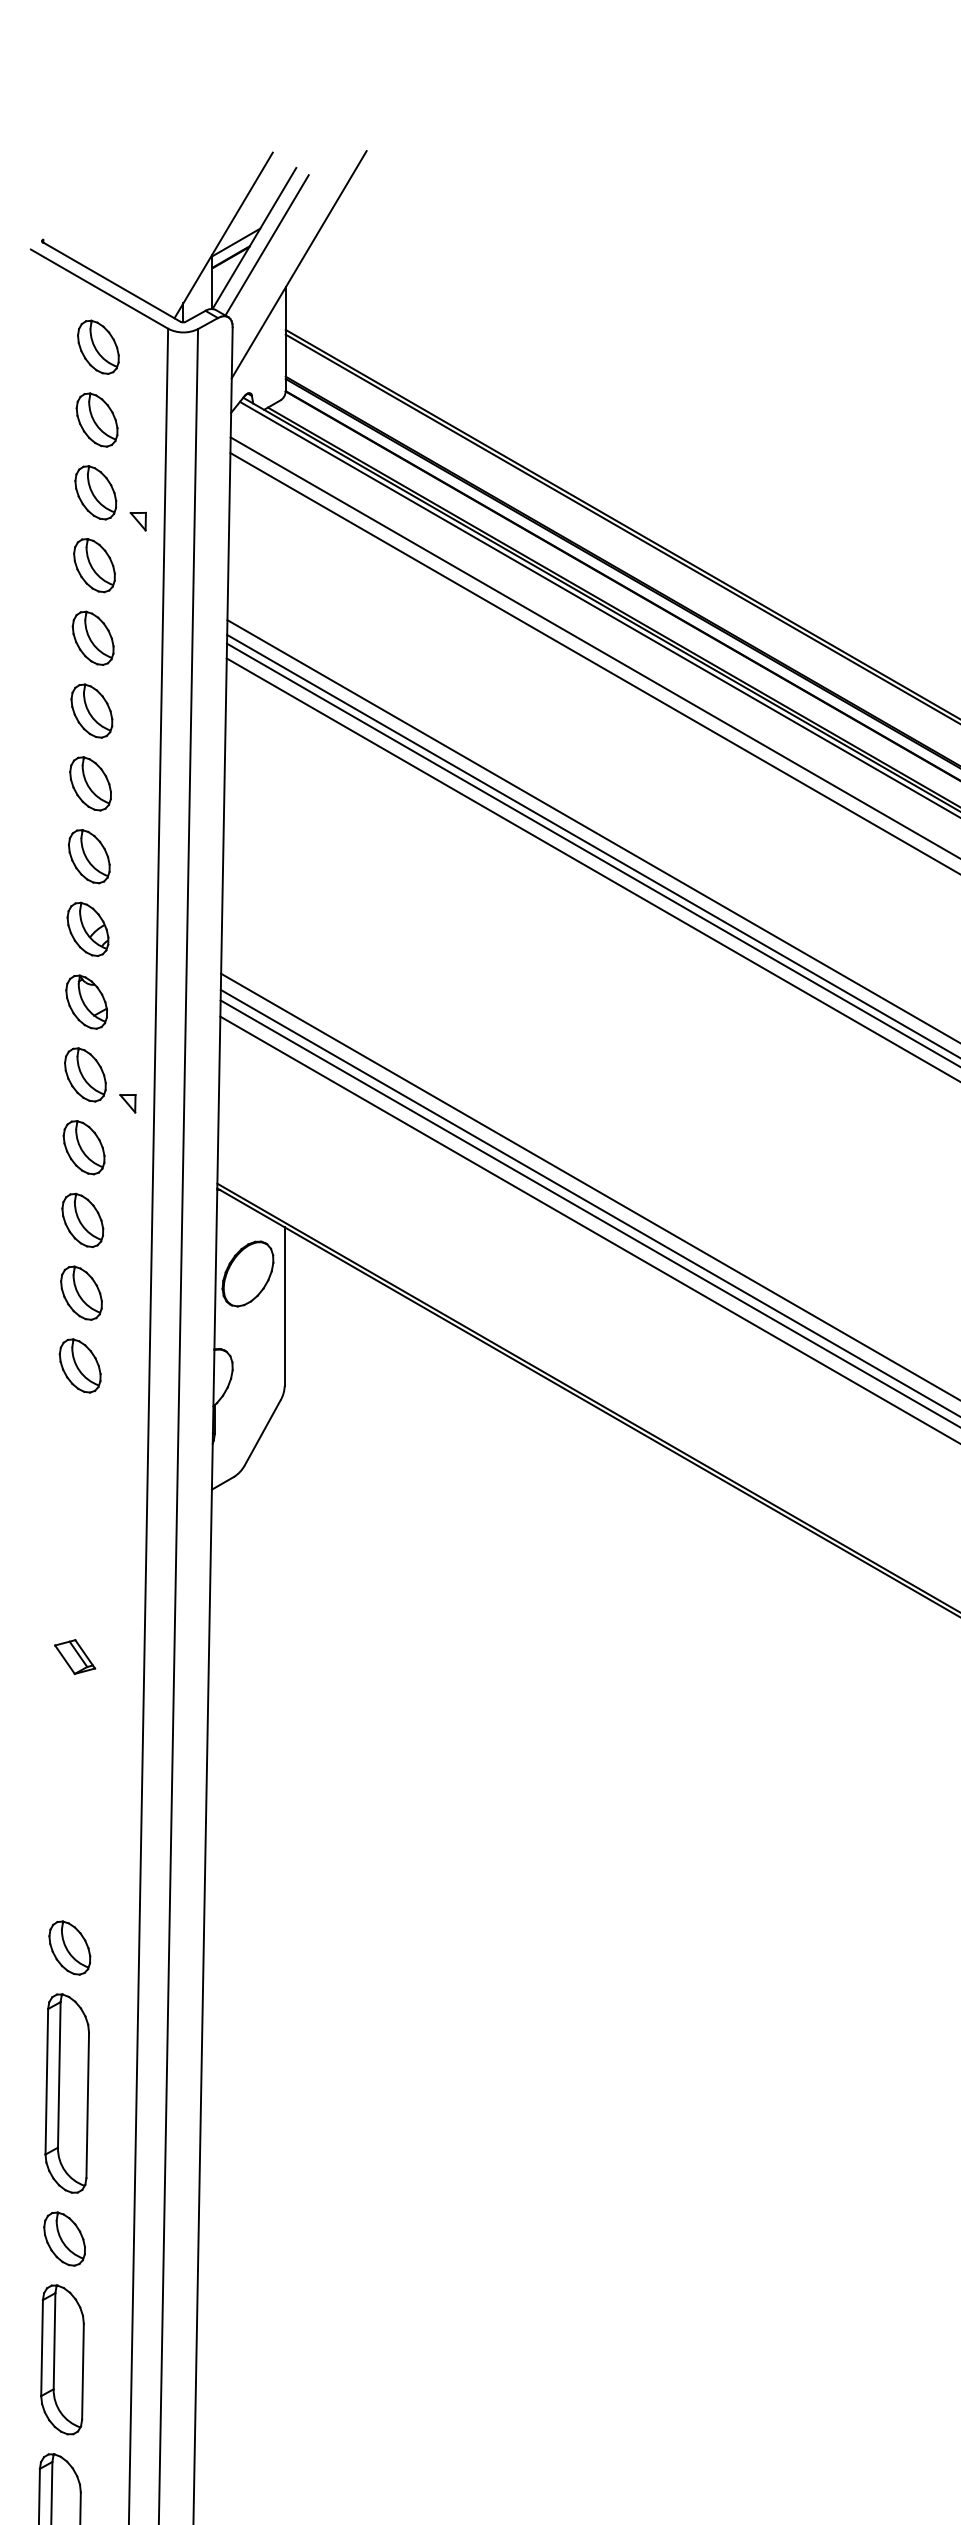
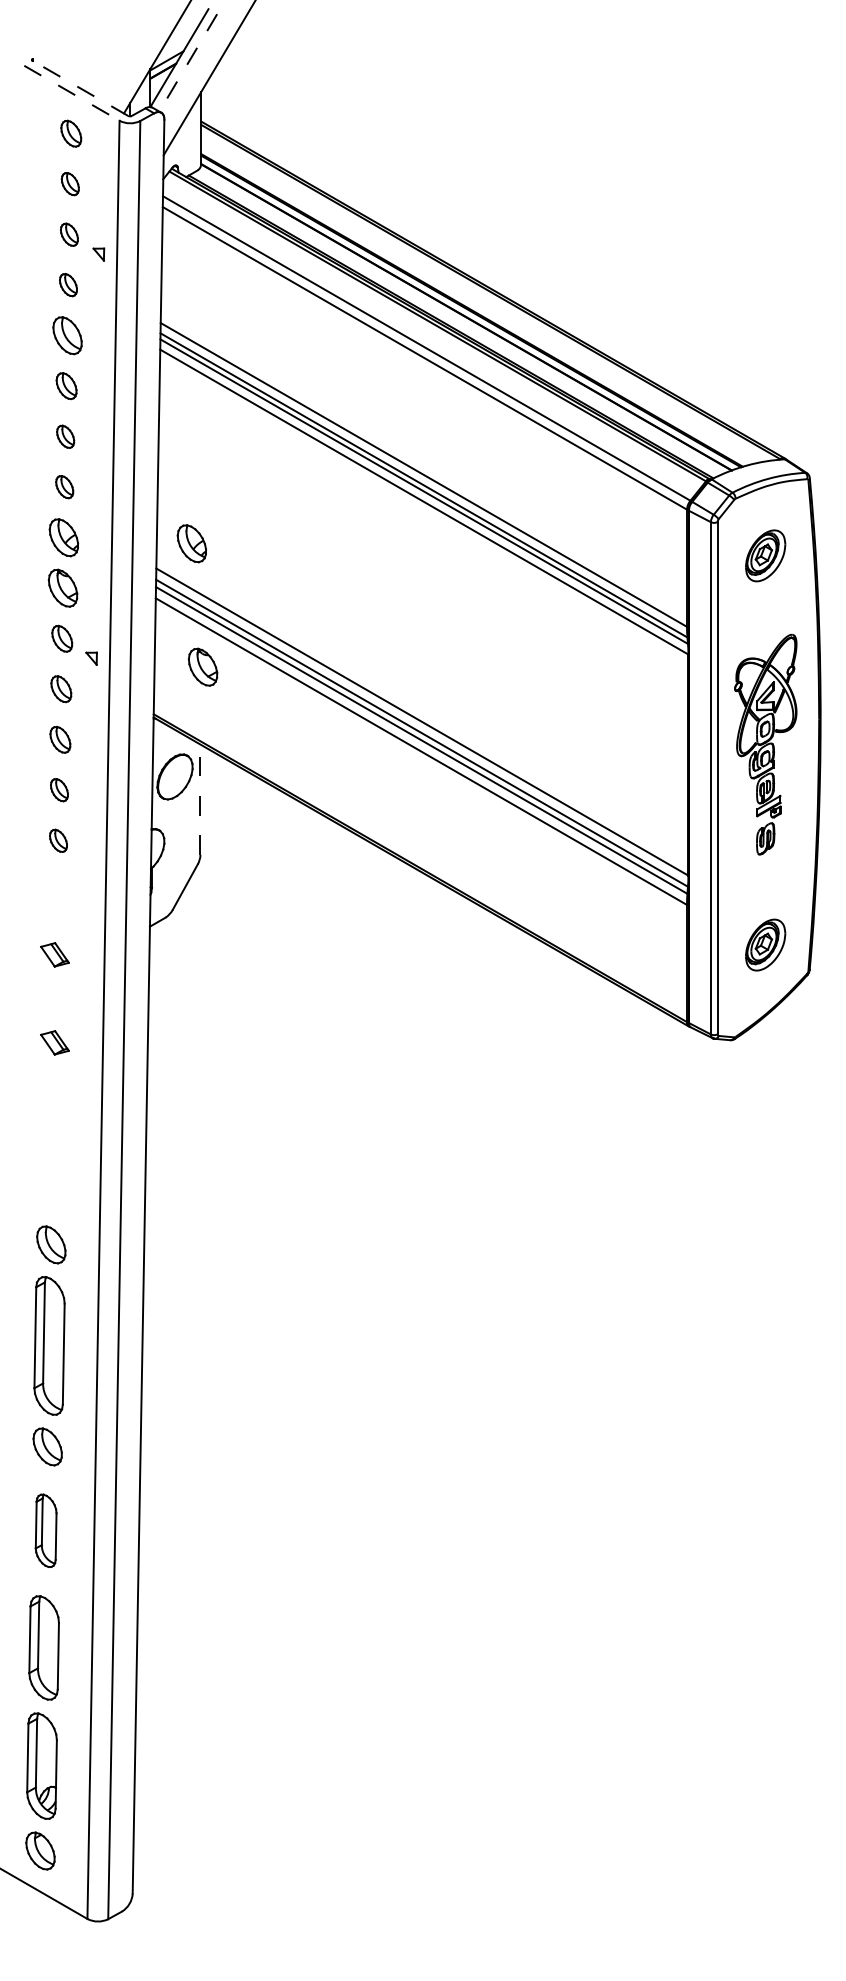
line: (267, 244) -> (188, 62), solid -> dashed
line: (111, 282) -> (80, 88), solid -> dashed
line: (100, 289) -> (72, 93), solid -> dashed
part: (98, 347) -> (71, 133), size x0.7
part: (97, 419) -> (70, 183), size x0.6
part: (96, 492) -> (69, 234), size x0.6
part: (94, 564) -> (68, 284), size x0.6
part: (91, 710) -> (66, 385), size x0.7
part: (90, 783) -> (65, 436), size x0.6
part: (88, 855) -> (64, 486), size x0.6
part: (271, 937) -> (191, 543), added
part: (85, 1074) -> (62, 638), size x0.7
part: (287, 1114) -> (202, 666), added
part: (84, 1146) -> (61, 688), size x0.7
part: (83, 1220) -> (60, 739), size x0.7
part: (81, 1292) -> (59, 789), size x0.6
line: (284, 1306) -> (200, 799), solid -> dashed
part: (80, 1365) -> (58, 840), size x0.6
part: (74, 1529) -> (54, 954), added
part: (61, 2359) -> (45, 1530), size x0.7

